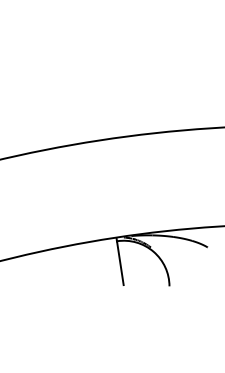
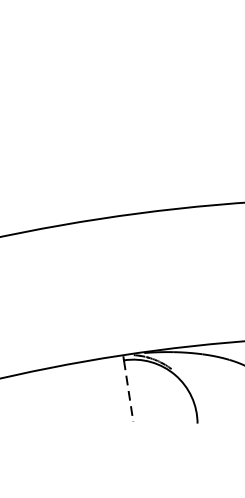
line: (120, 263) -> (128, 391), solid -> dashed

